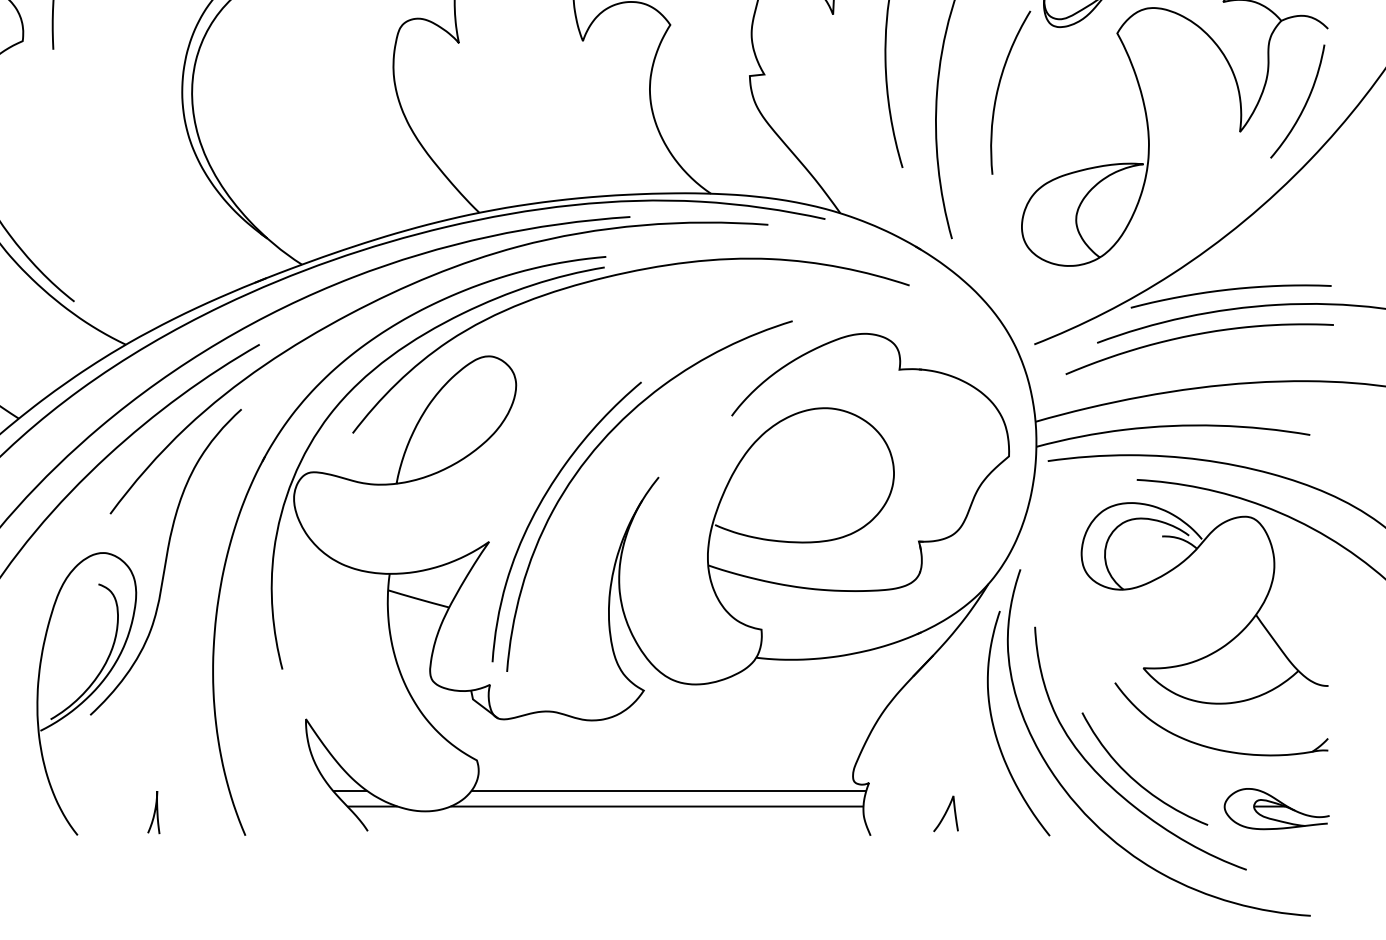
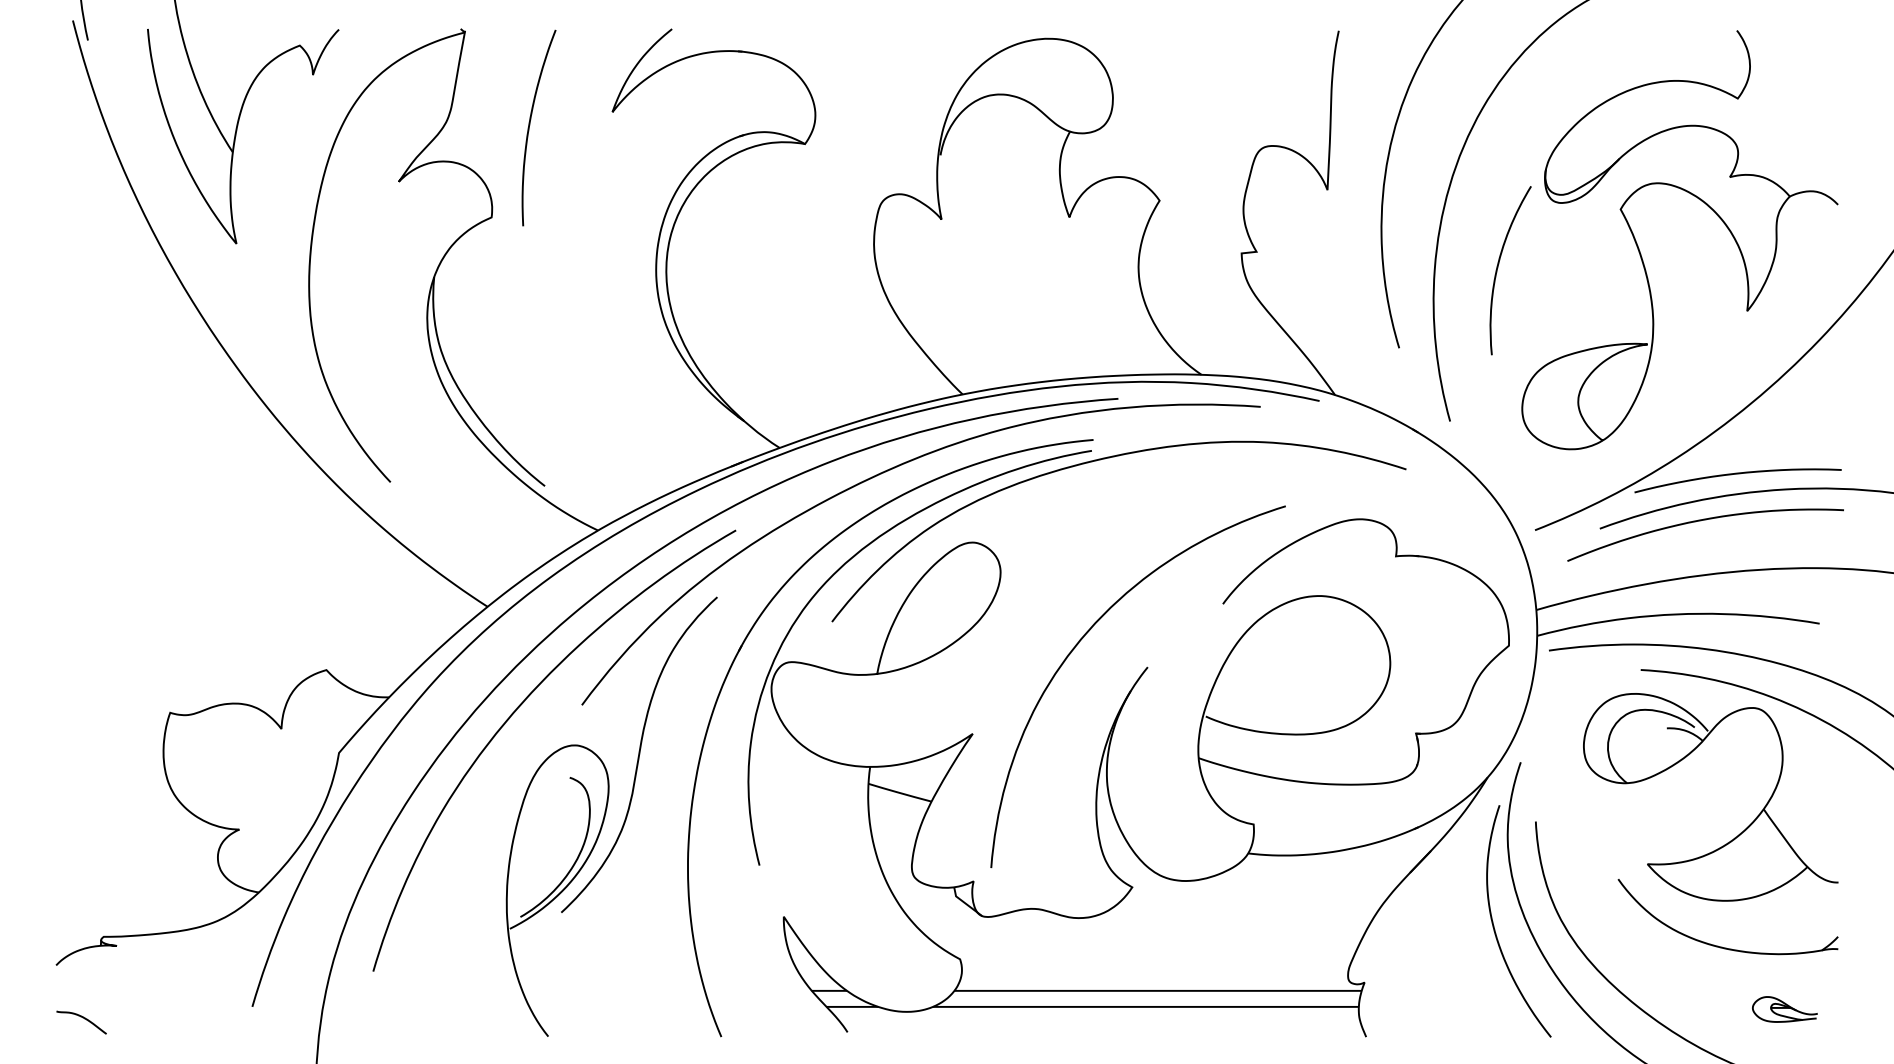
curve: (1304, 105) -> (1813, 283), removed
curve: (539, 507) -> (1024, 698), removed
curve: (1133, 778) -> (1637, 977), removed
part: (1276, 809) -> (1784, 1009), size x0.6
curve: (154, 811) -> (627, 1012), removed
curve: (945, 813) -> (1443, 1014), removed

